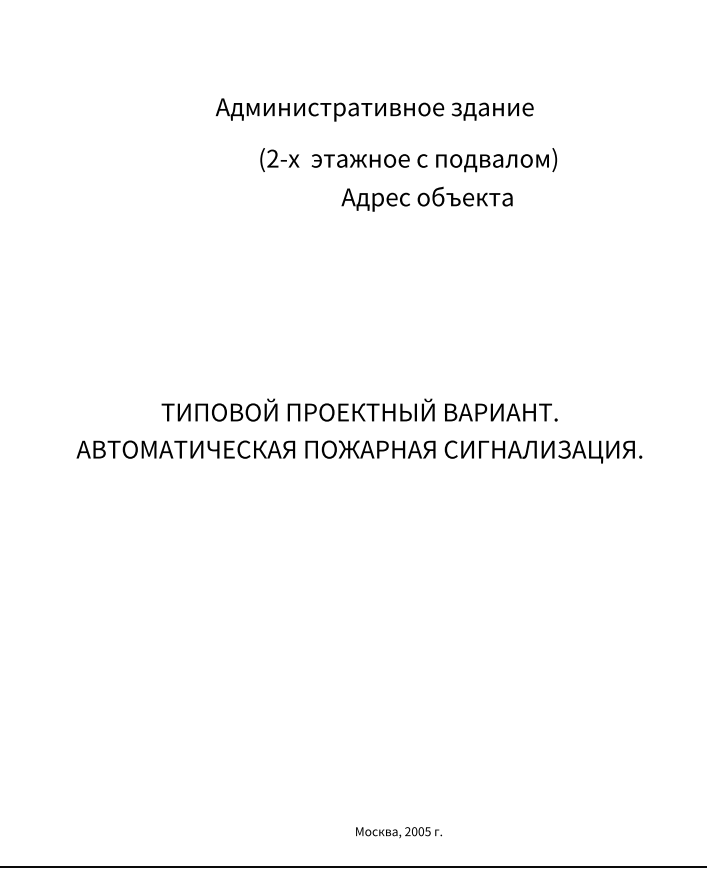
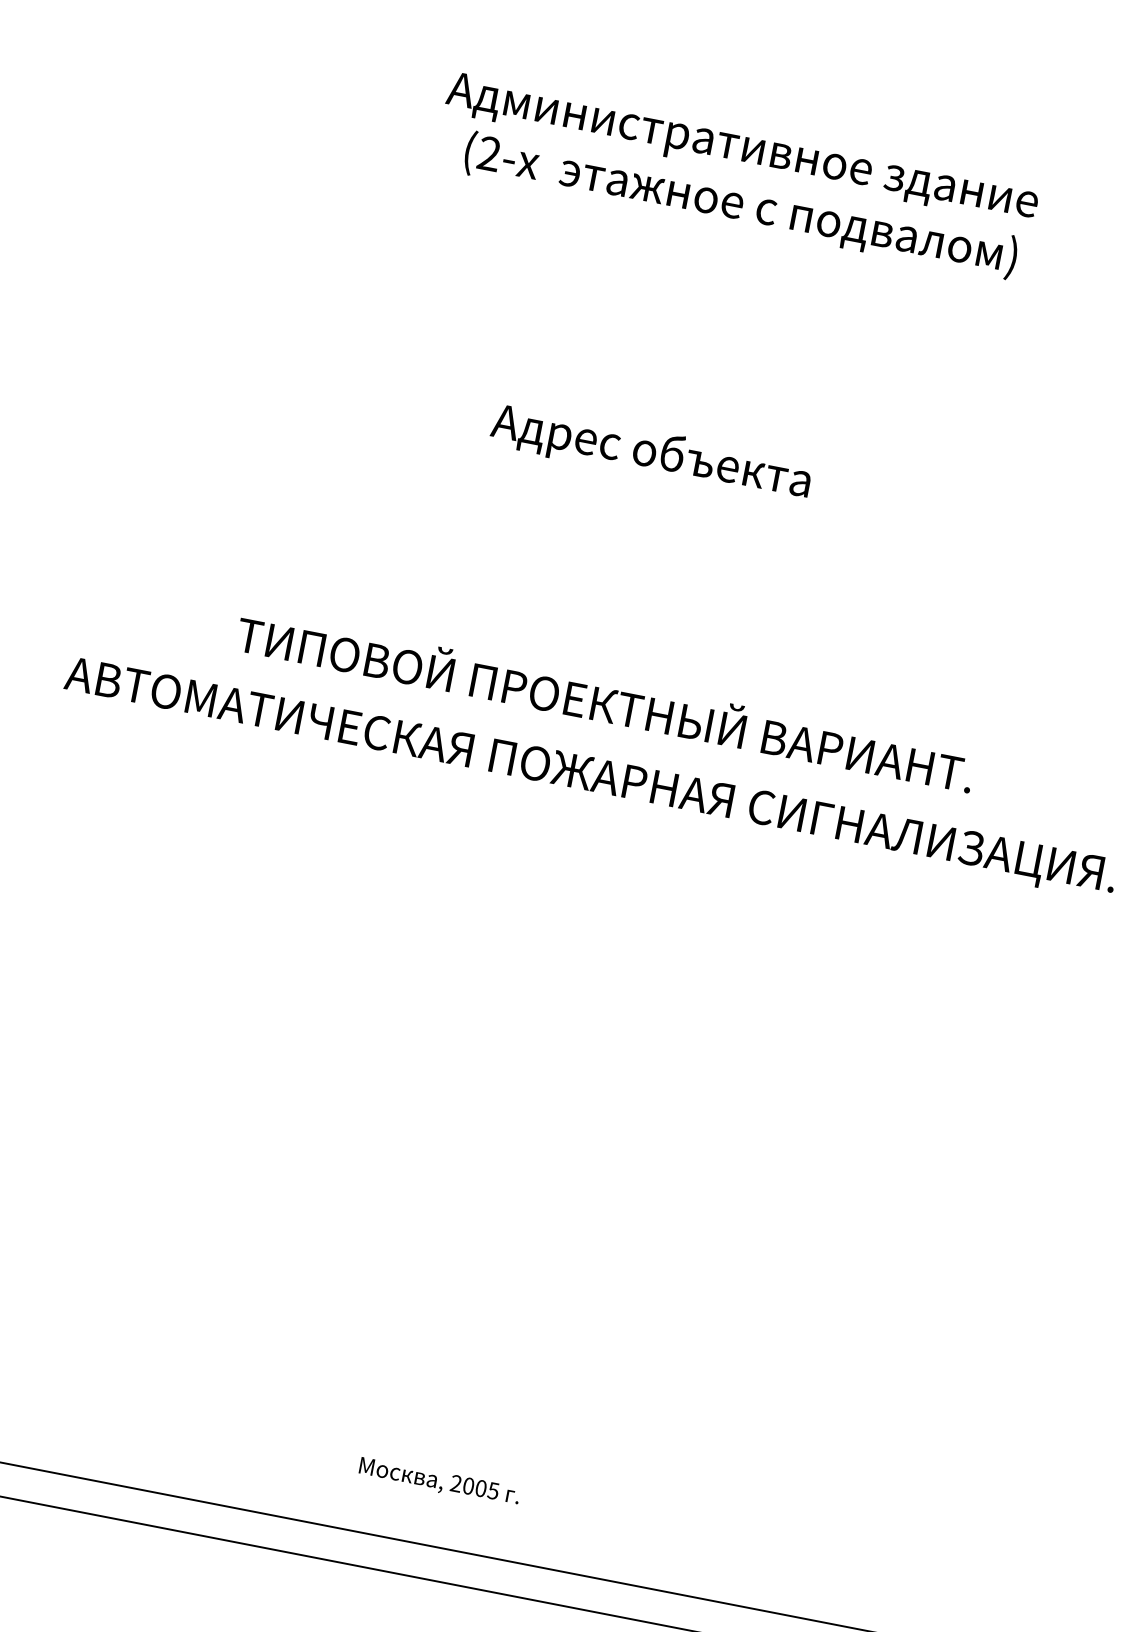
text: (408, 160) -> (740, 206), moved
text: (426, 198) -> (650, 452), moved
text: (398, 832) -> (438, 1481), moved

